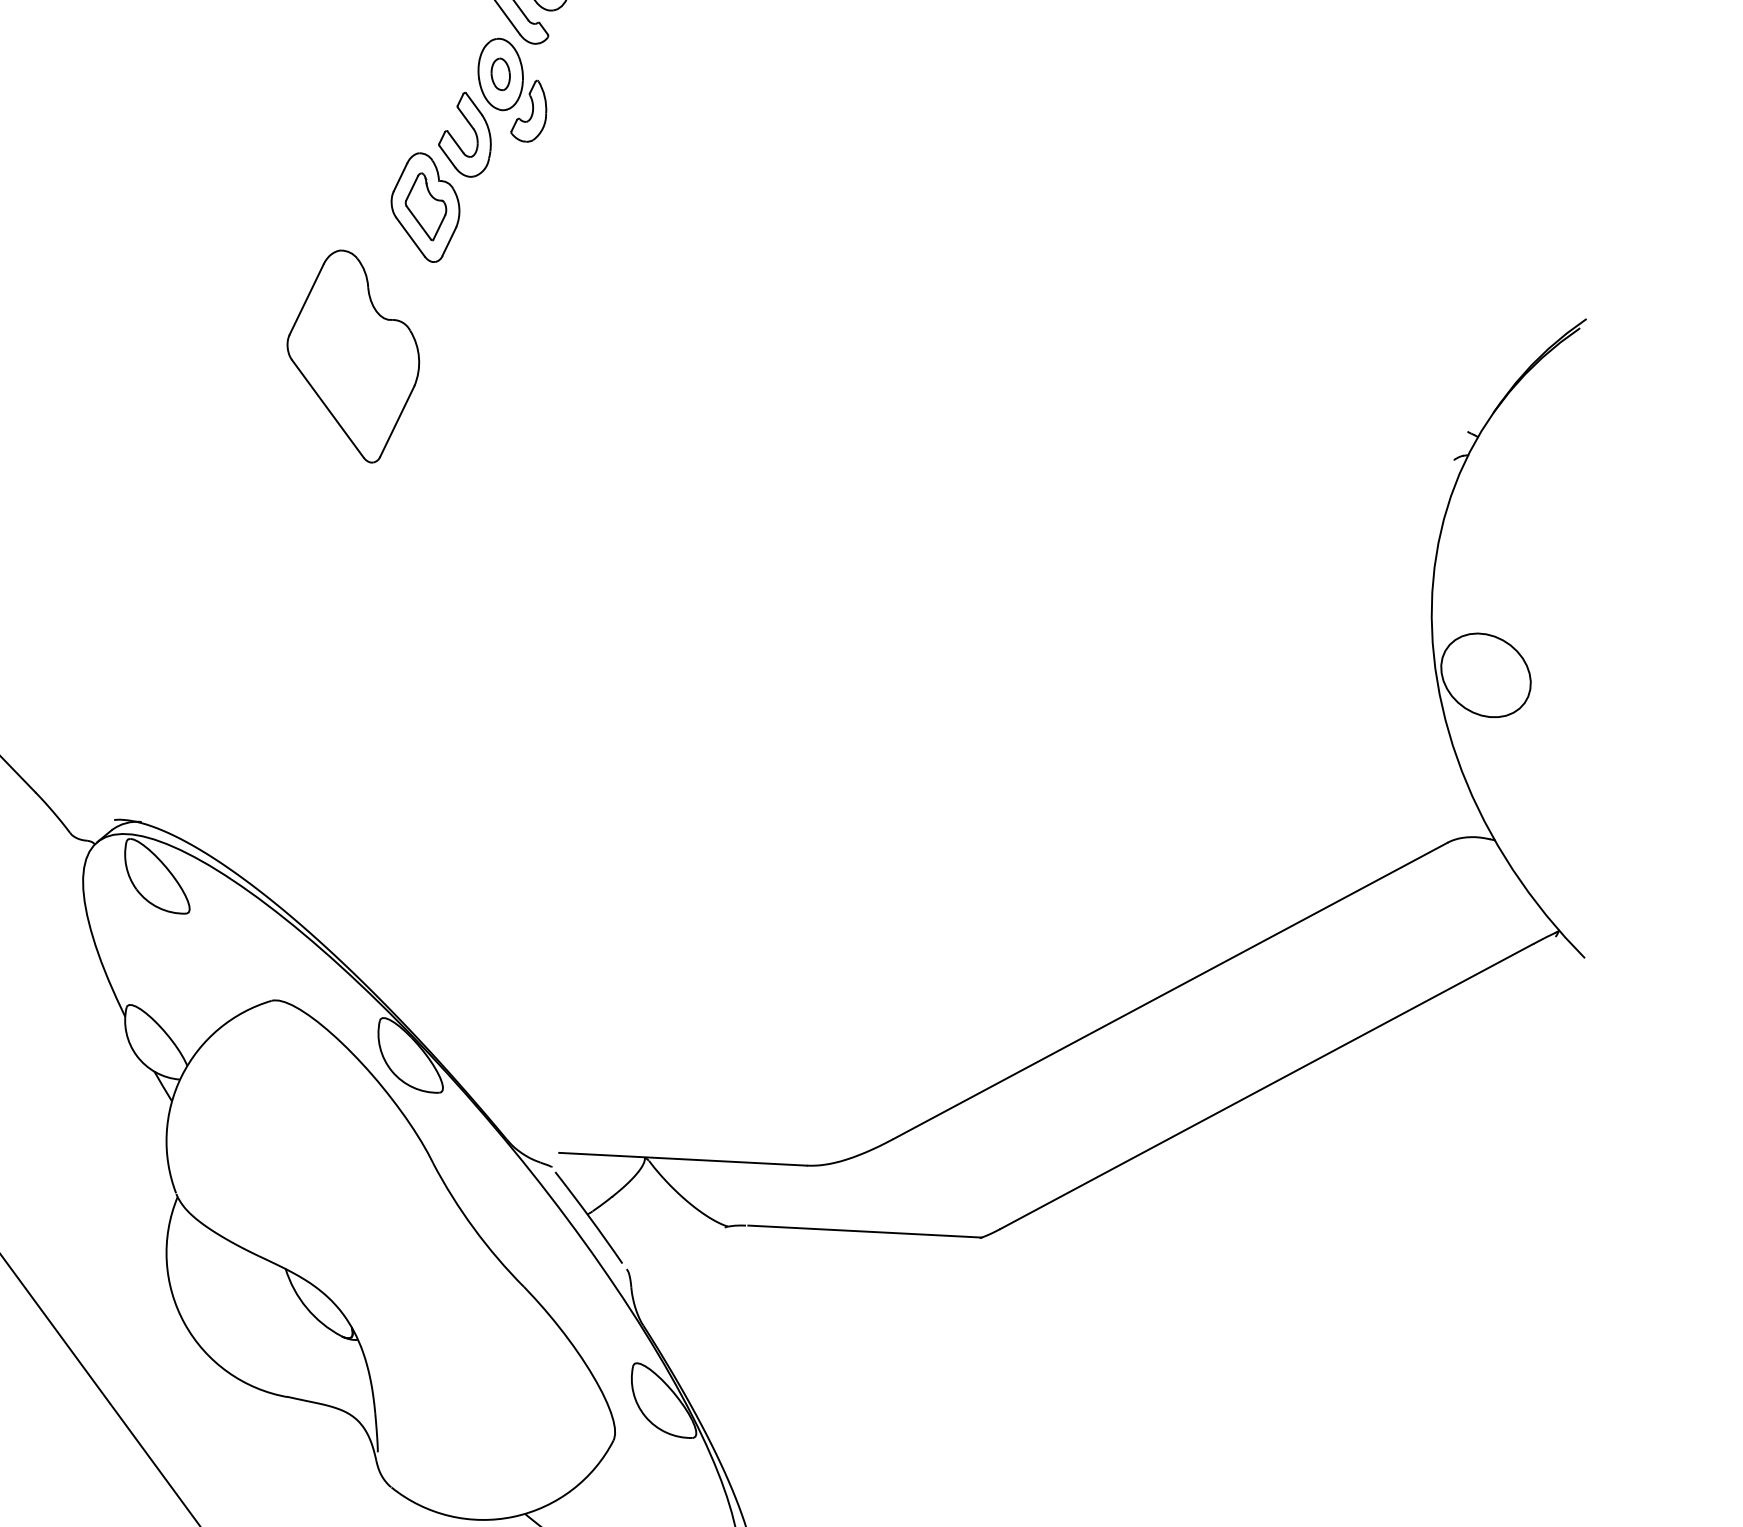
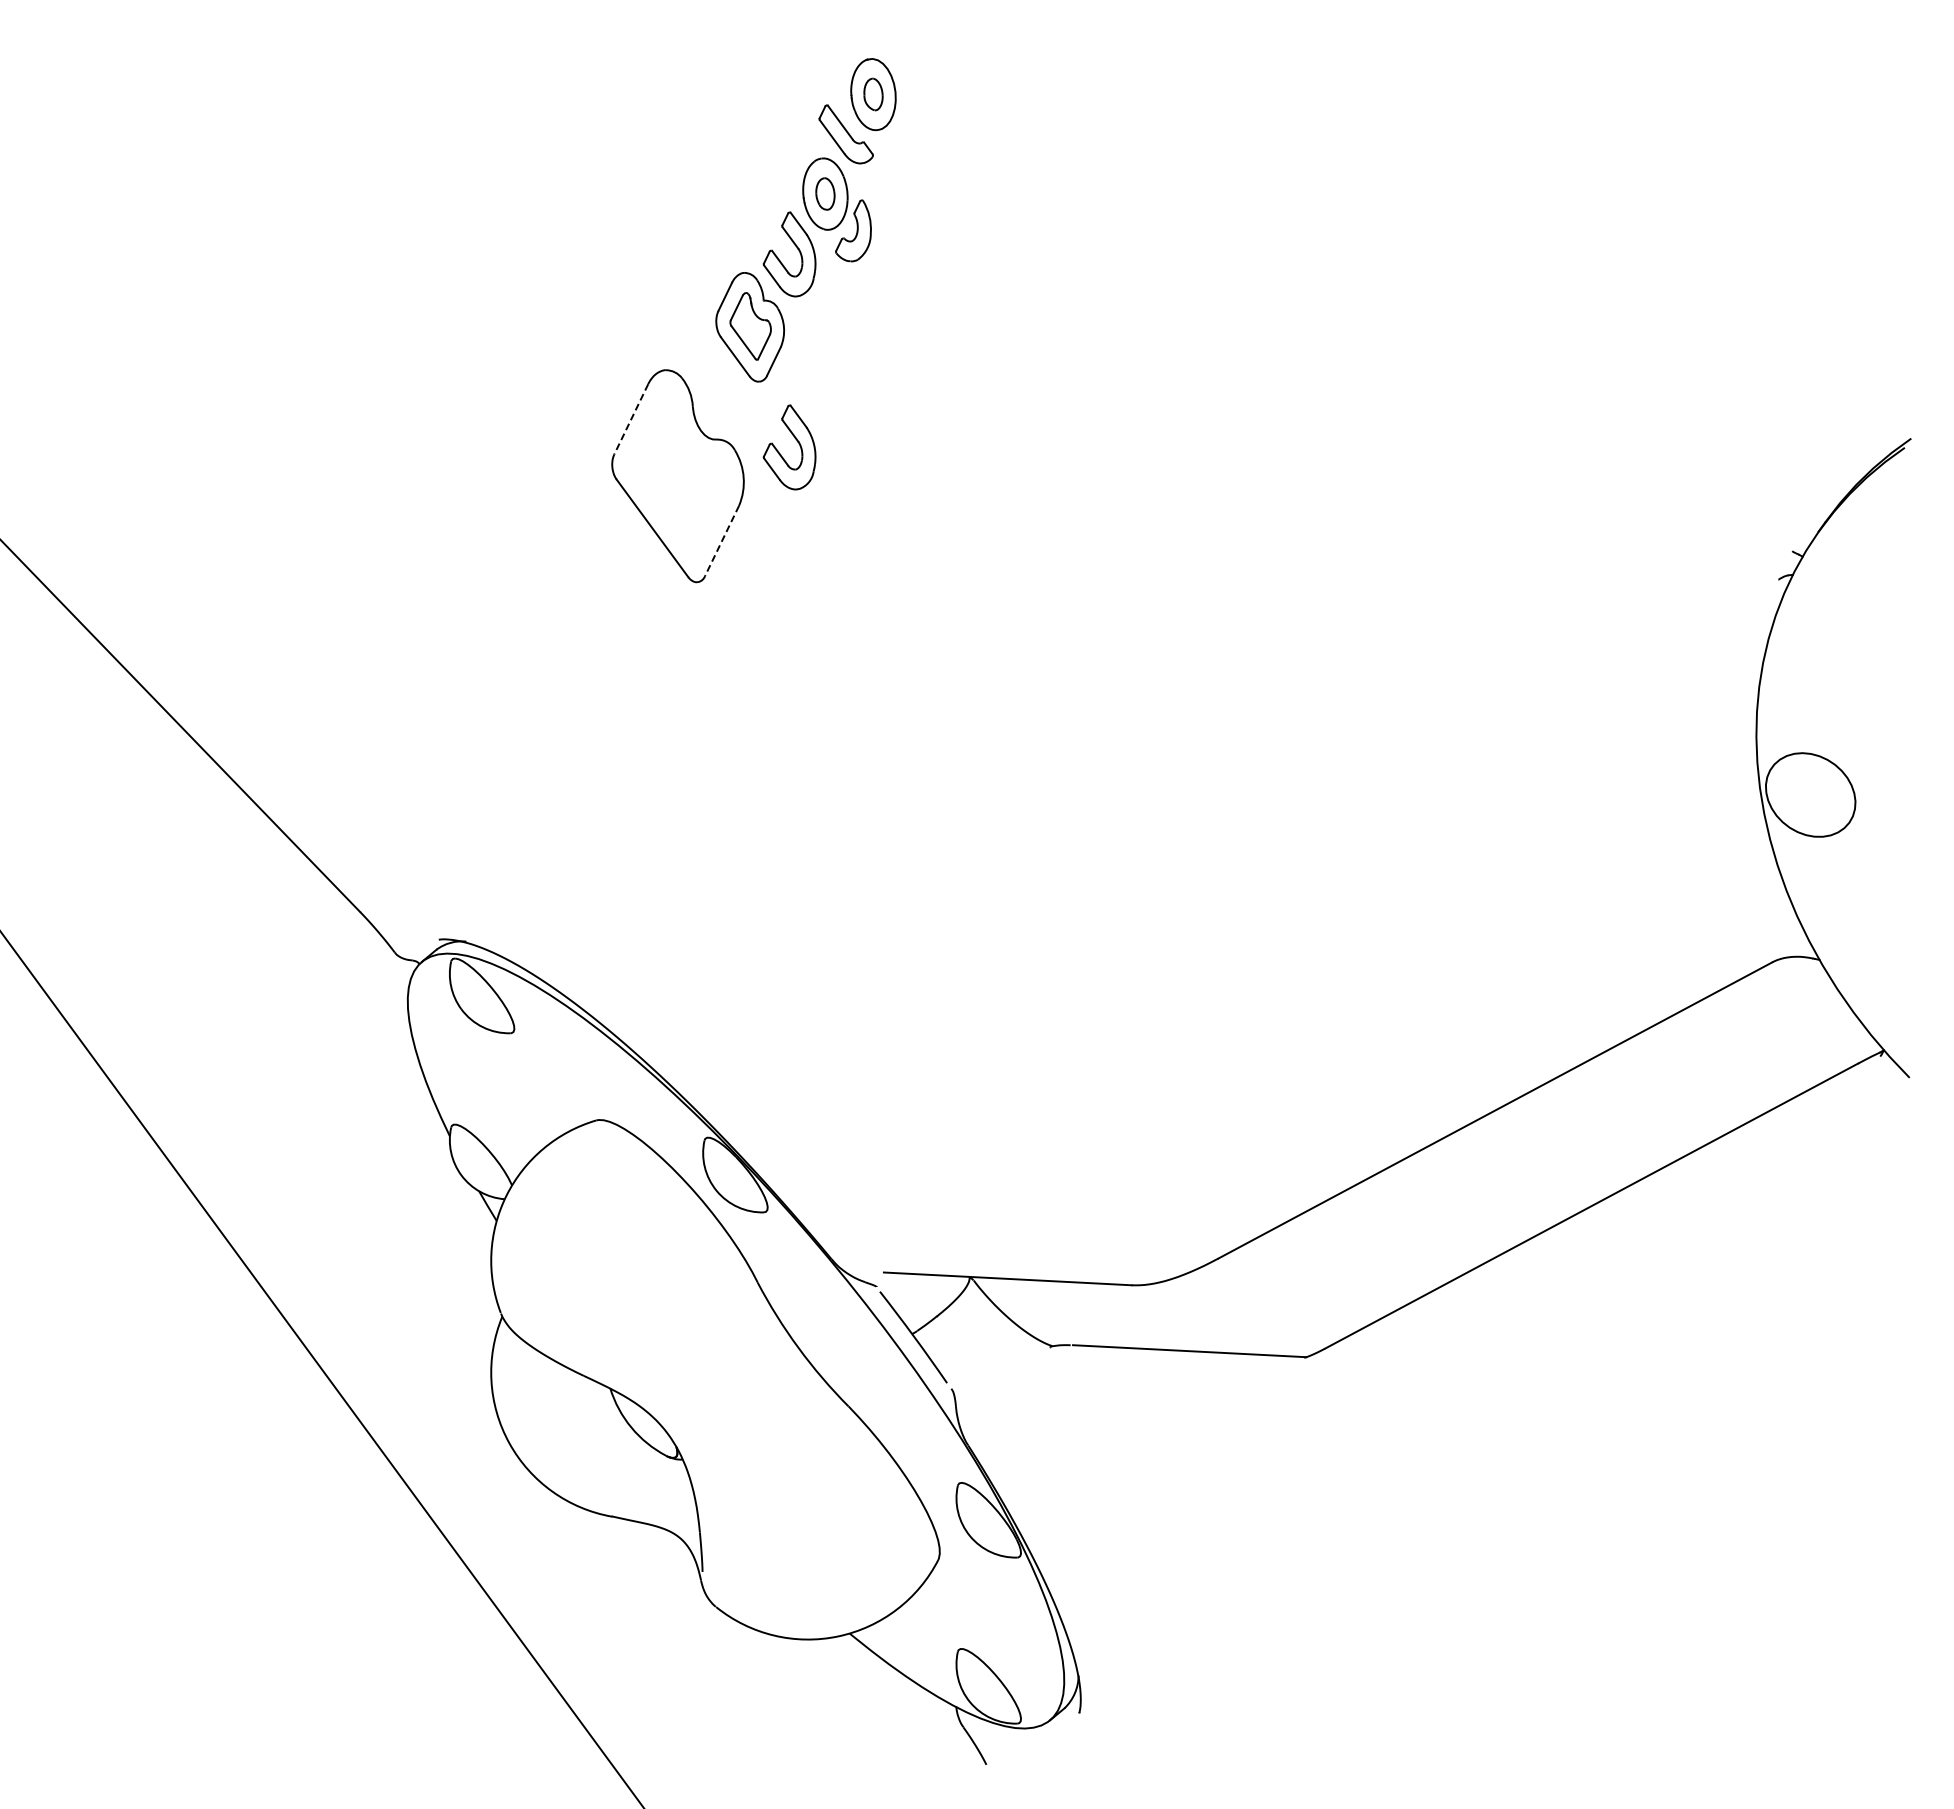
line: (306, 299) -> (631, 419), solid -> dashed
part: (472, 322) -> (797, 442), added
line: (396, 421) -> (721, 541), solid -> dashed

